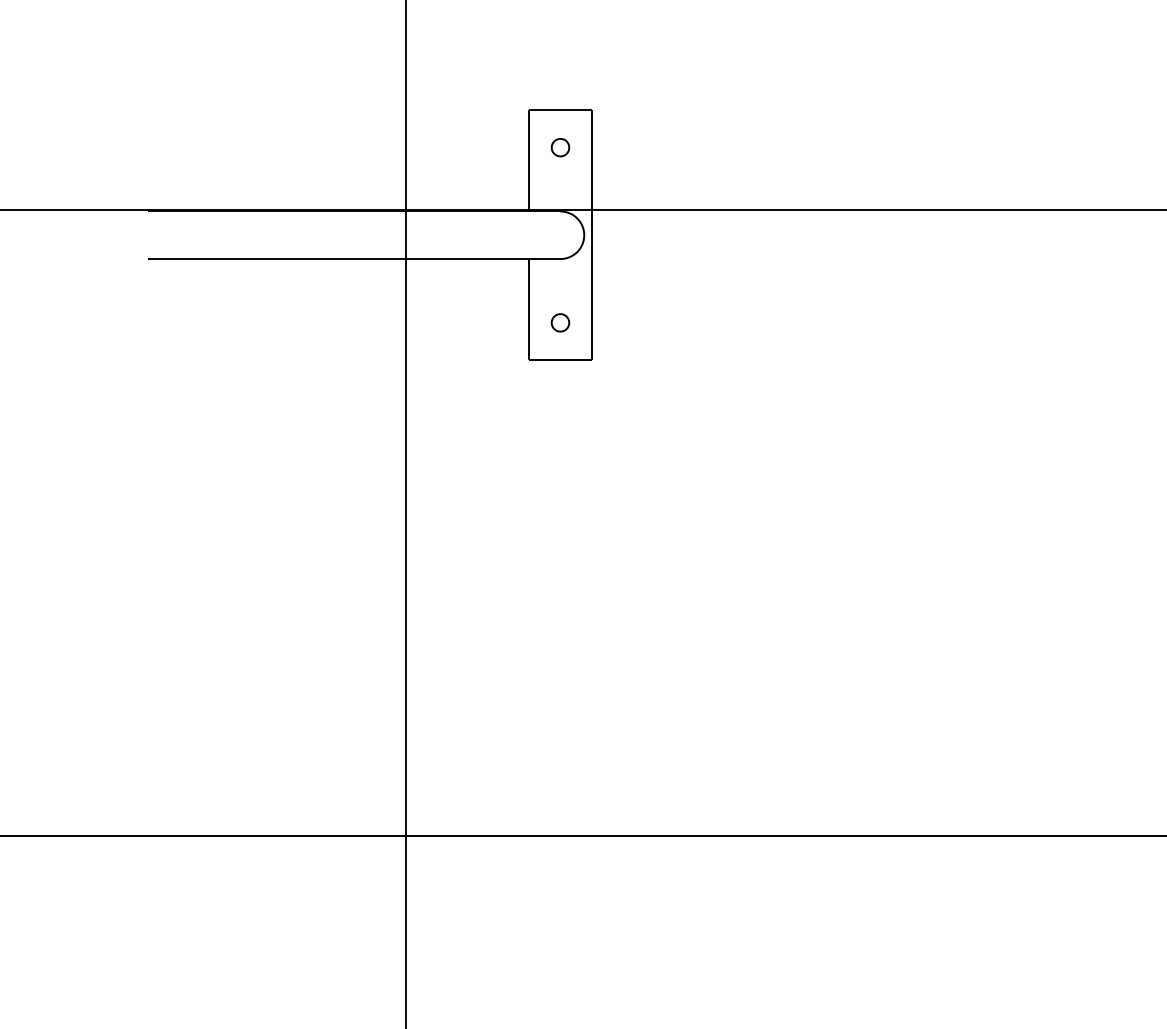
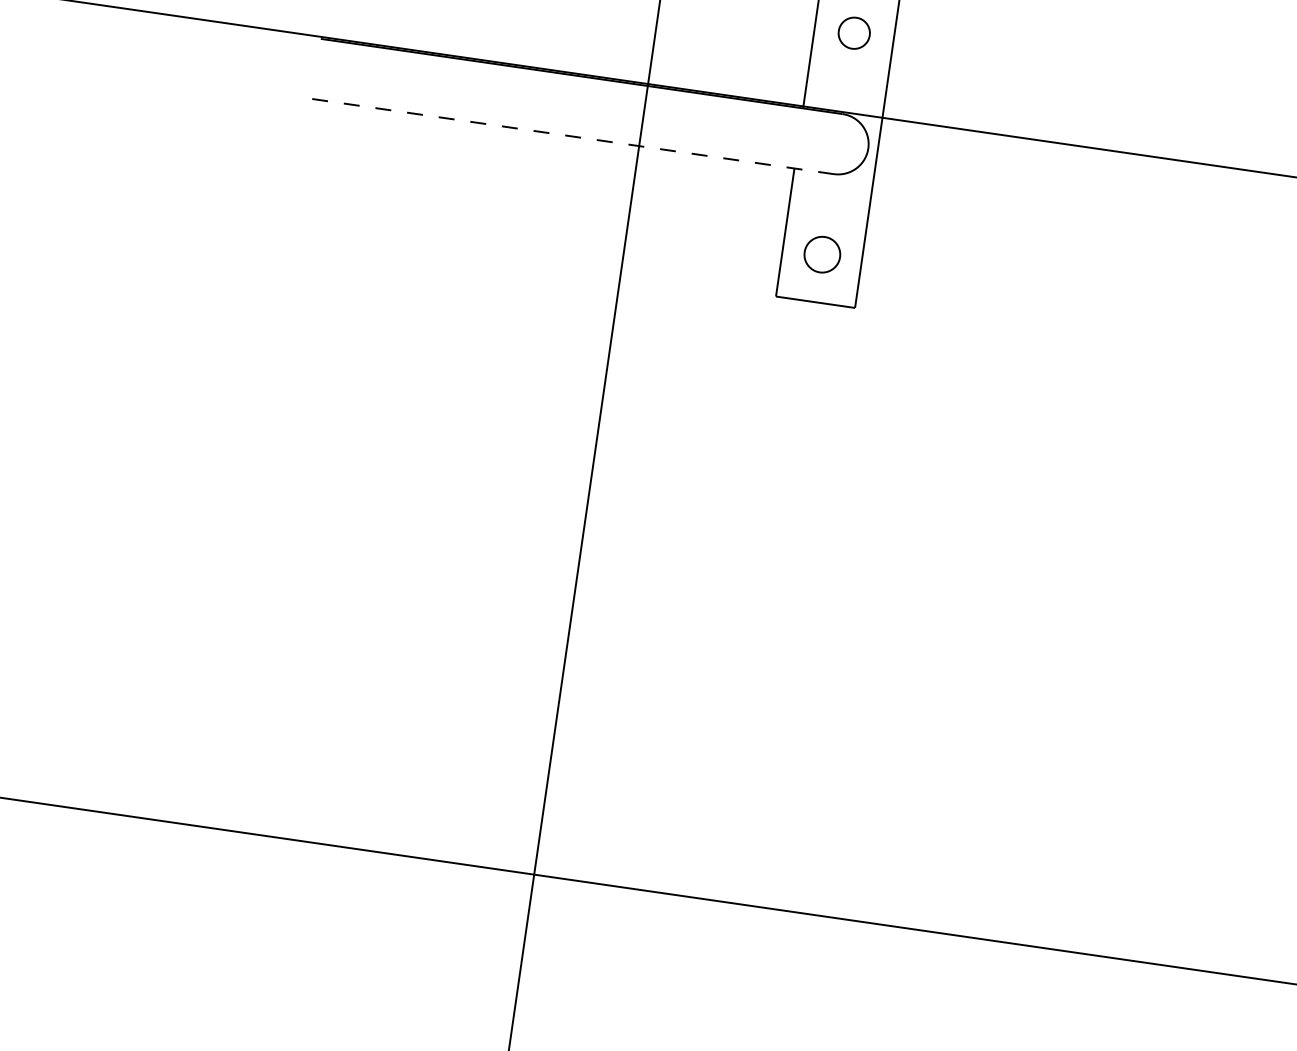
part: (560, 147) -> (854, 33), size x1.4
line: (354, 259) -> (573, 137), solid -> dashed
part: (560, 322) -> (822, 254), size x1.6

